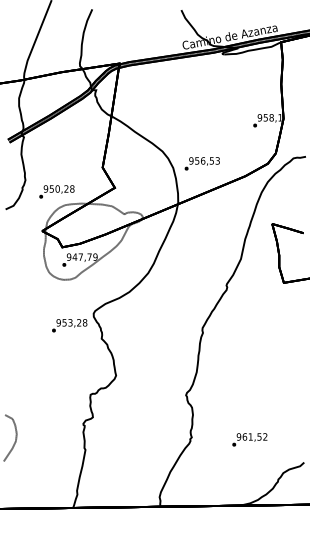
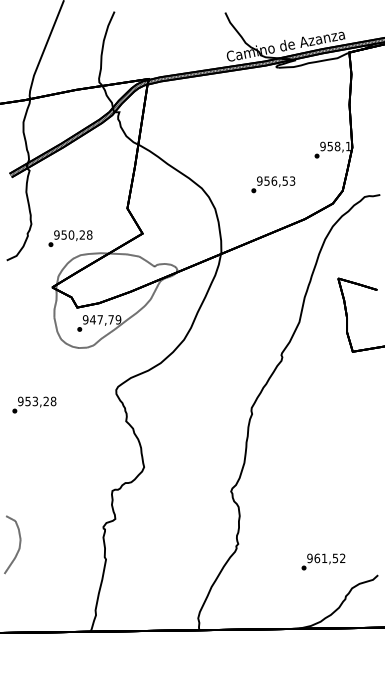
text: (202, 163) -> (273, 184), moved
text: (69, 325) -> (34, 404), moved
text: (249, 439) -> (323, 561), moved

